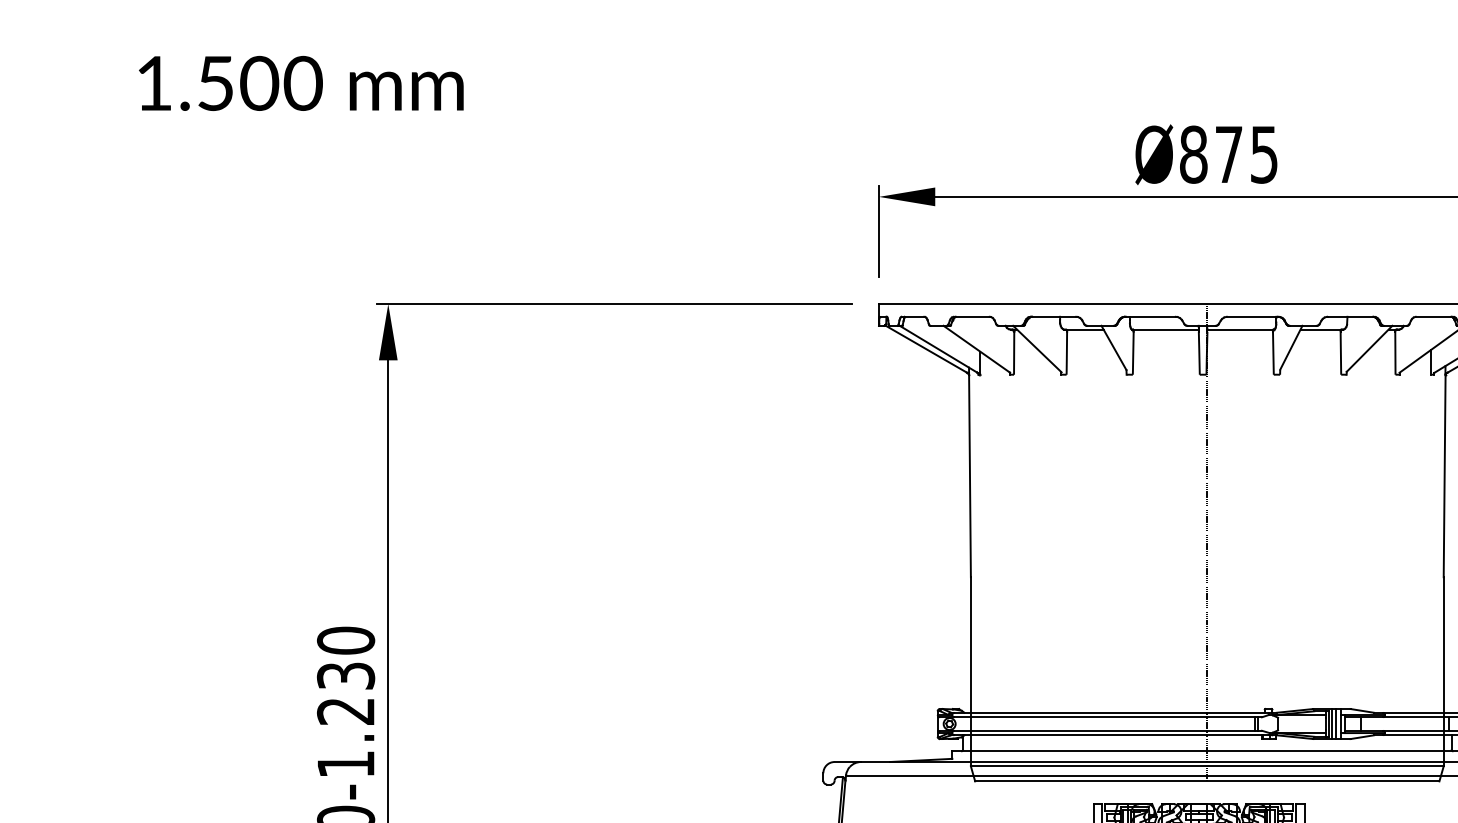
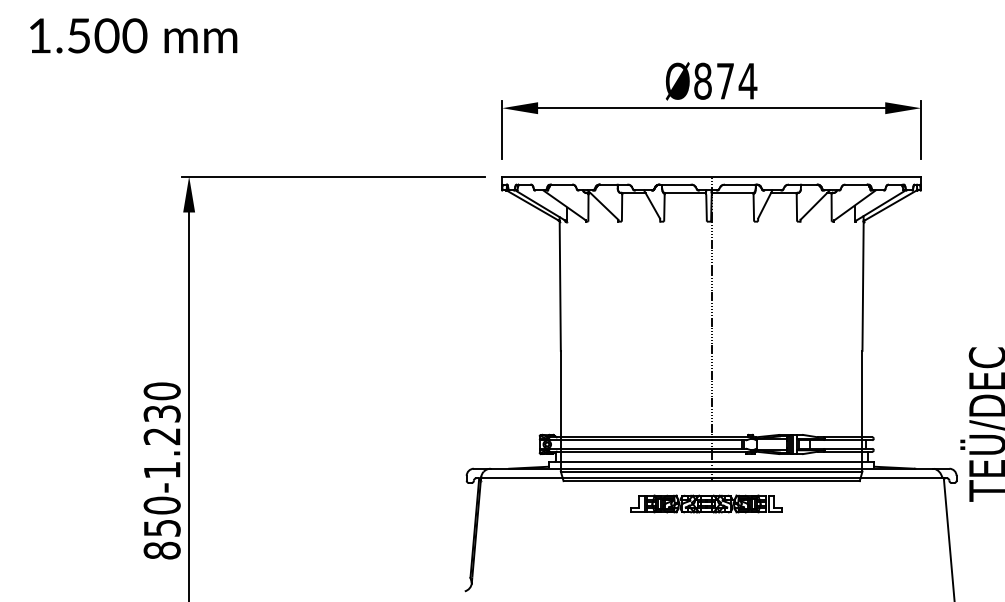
text: (1263, 155) -> (747, 81), Ø875 -> Ø874

